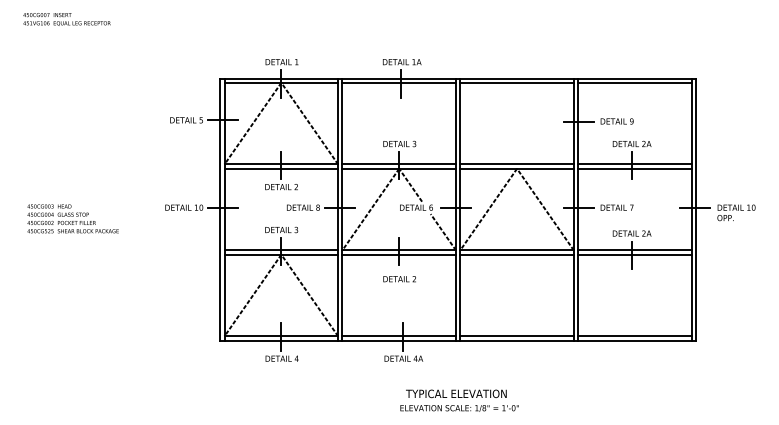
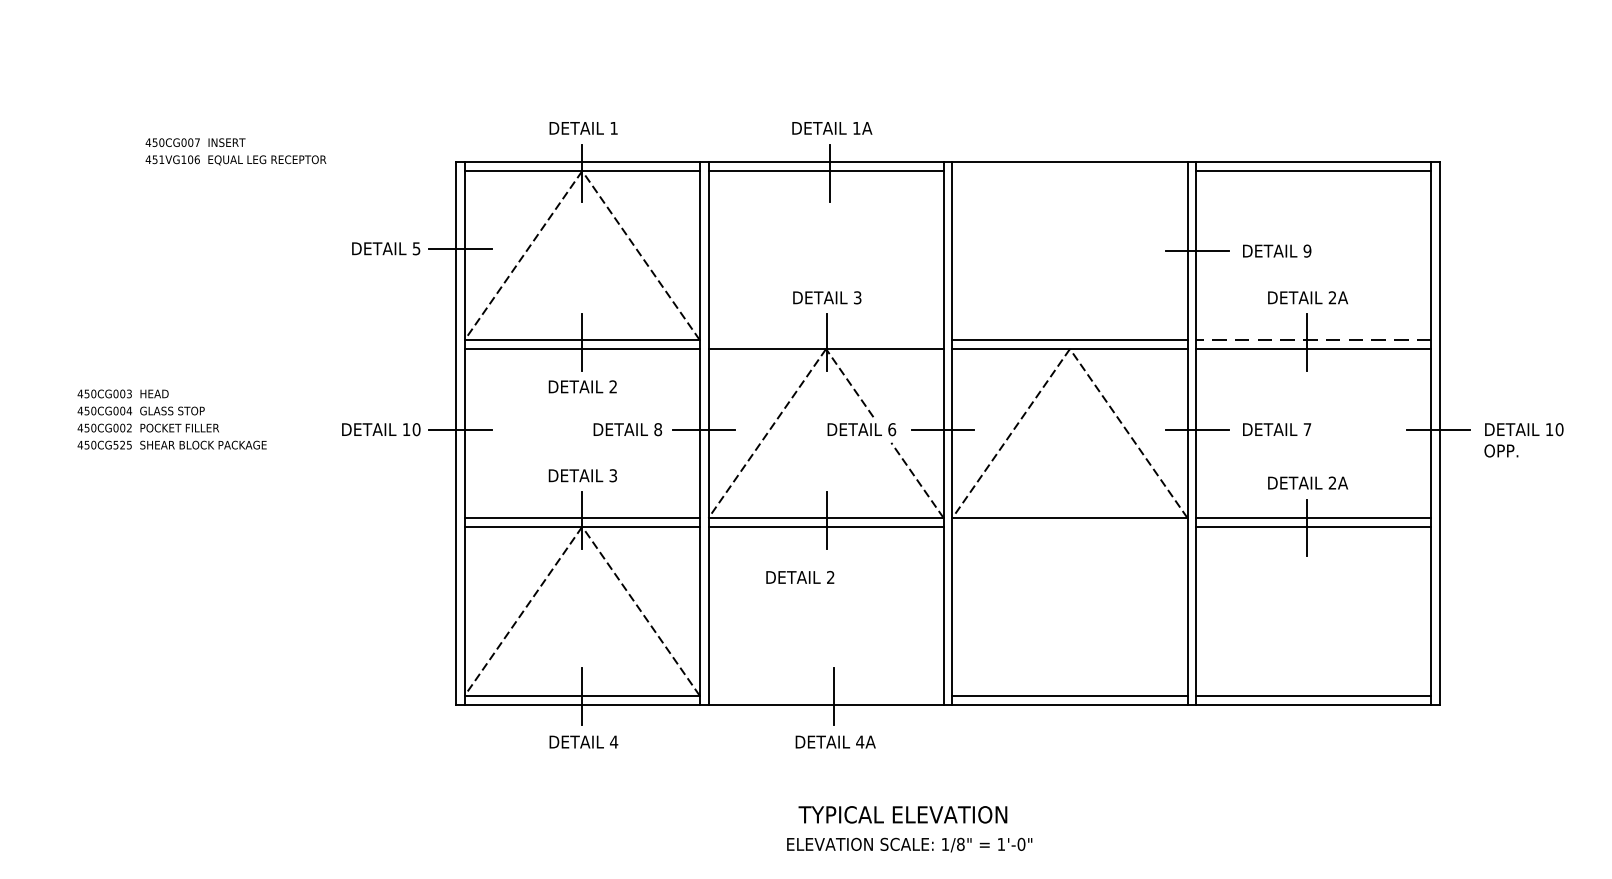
text: (66, 19) -> (234, 151), moved
line: (516, 82) -> (1068, 170), removed
line: (399, 164) -> (826, 340), removed
line: (634, 164) -> (1312, 340), solid -> dashed
text: (72, 218) -> (170, 418), moved
line: (516, 254) -> (1068, 526), removed
text: (399, 279) -> (799, 578), moved
line: (399, 336) -> (826, 696), removed
text: (459, 400) -> (909, 828), moved

